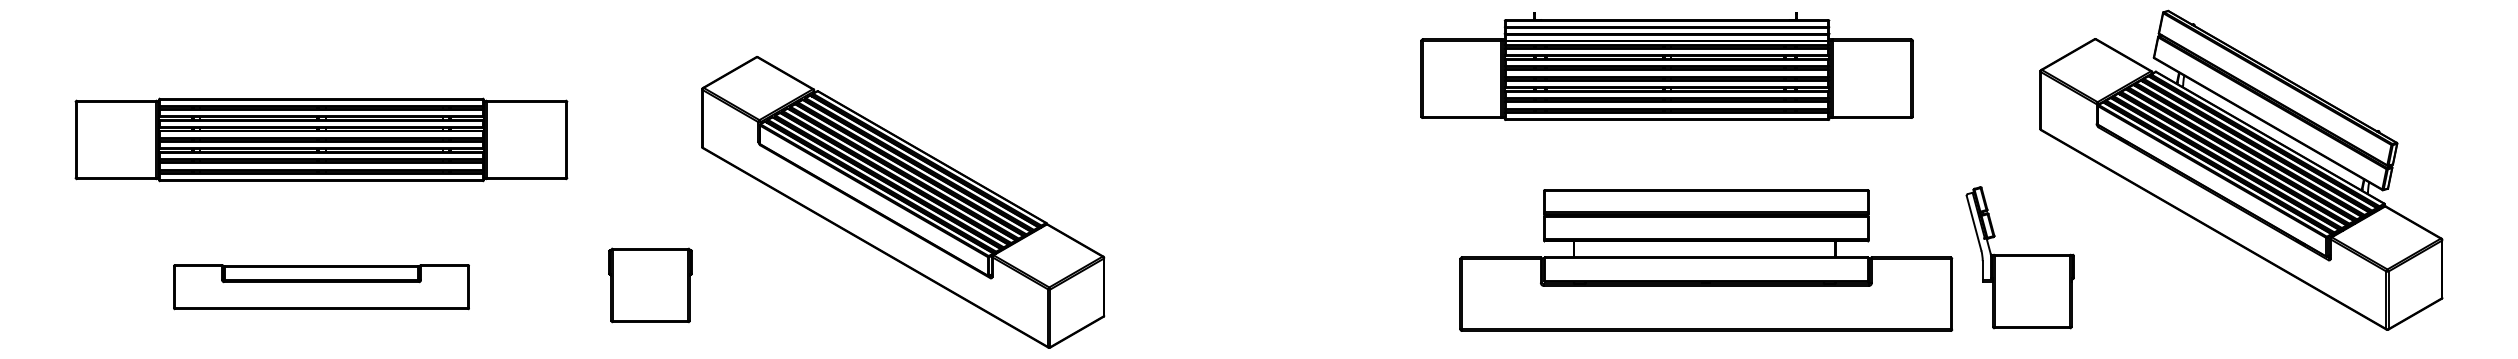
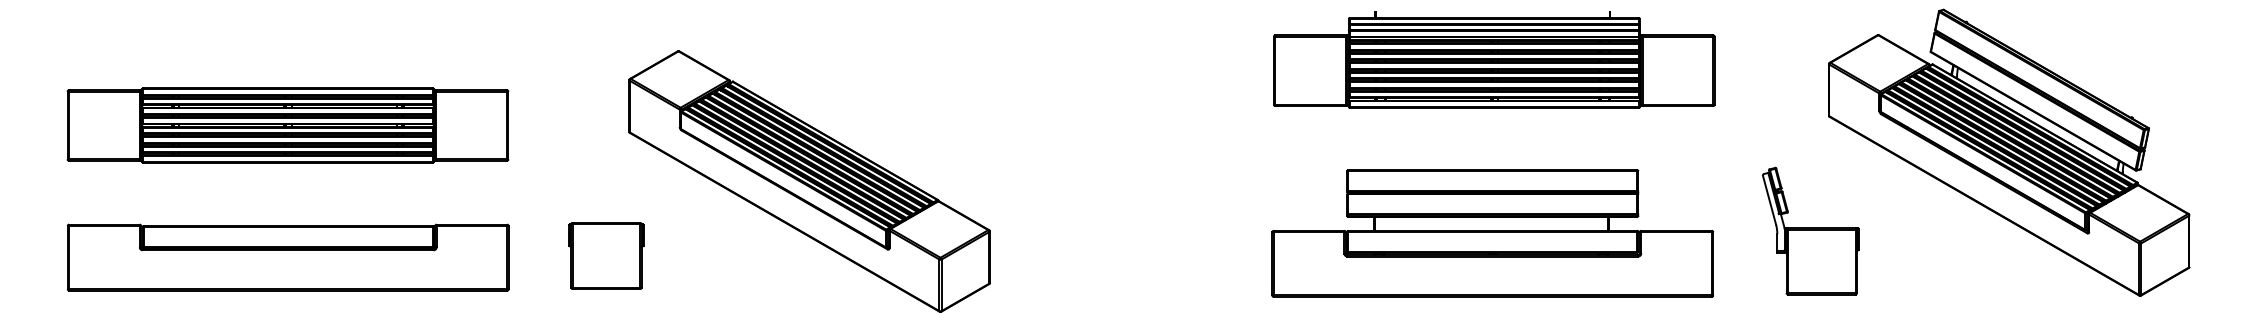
part: (1706, 260) -> (1492, 233), moved
part: (650, 285) -> (606, 256), moved
part: (321, 286) -> (288, 256), size x1.67

